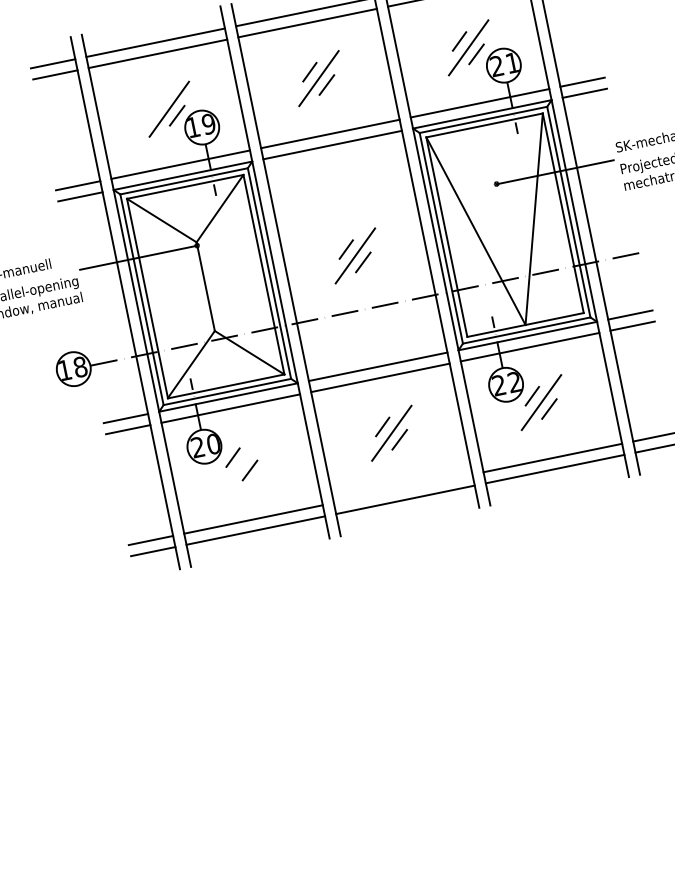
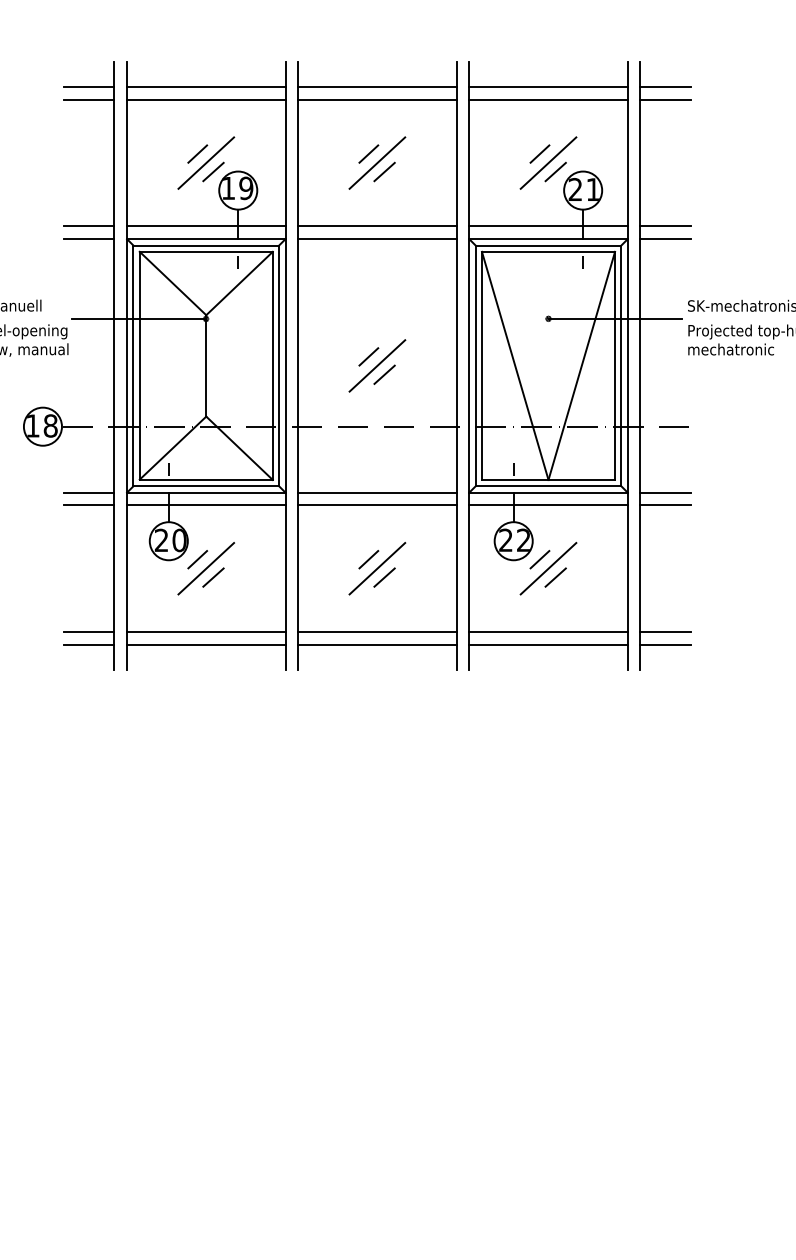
line: (159, 102) -> (197, 153), added
line: (242, 463) -> (206, 568), added
line: (403, 489) -> (377, 632), added

